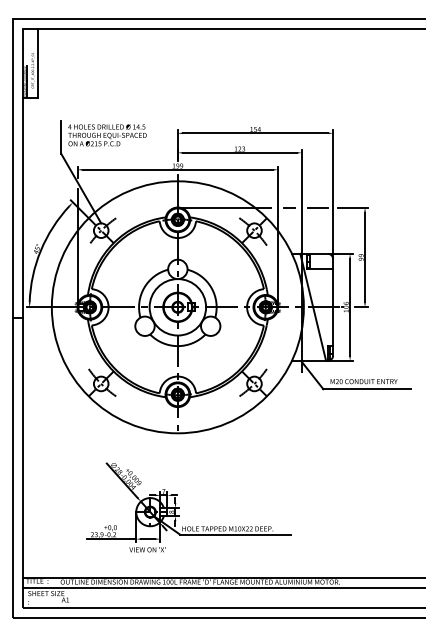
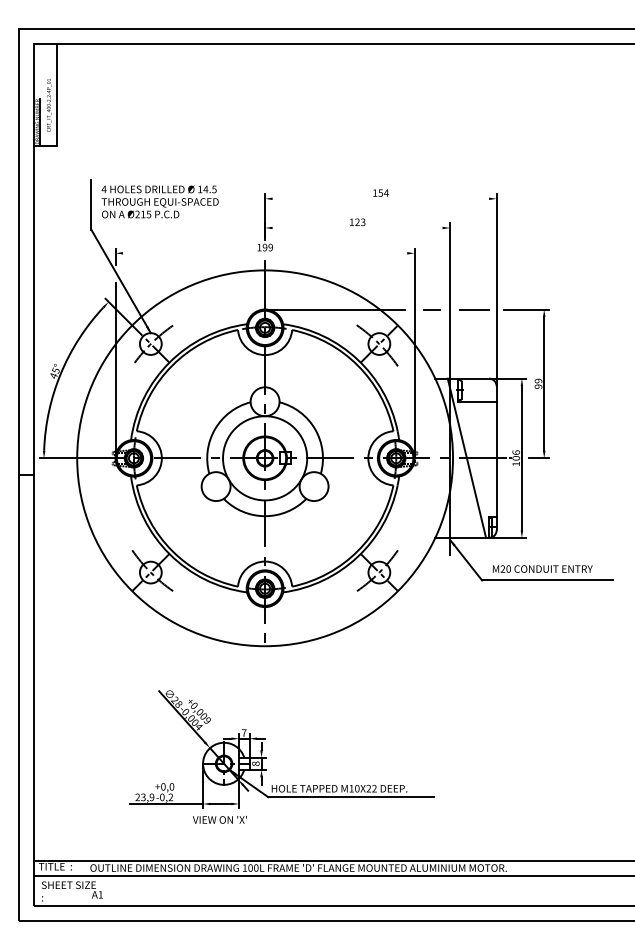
line: (255, 133) -> (380, 199), removed
line: (239, 152) -> (357, 227), removed
line: (177, 169) -> (264, 252), removed

